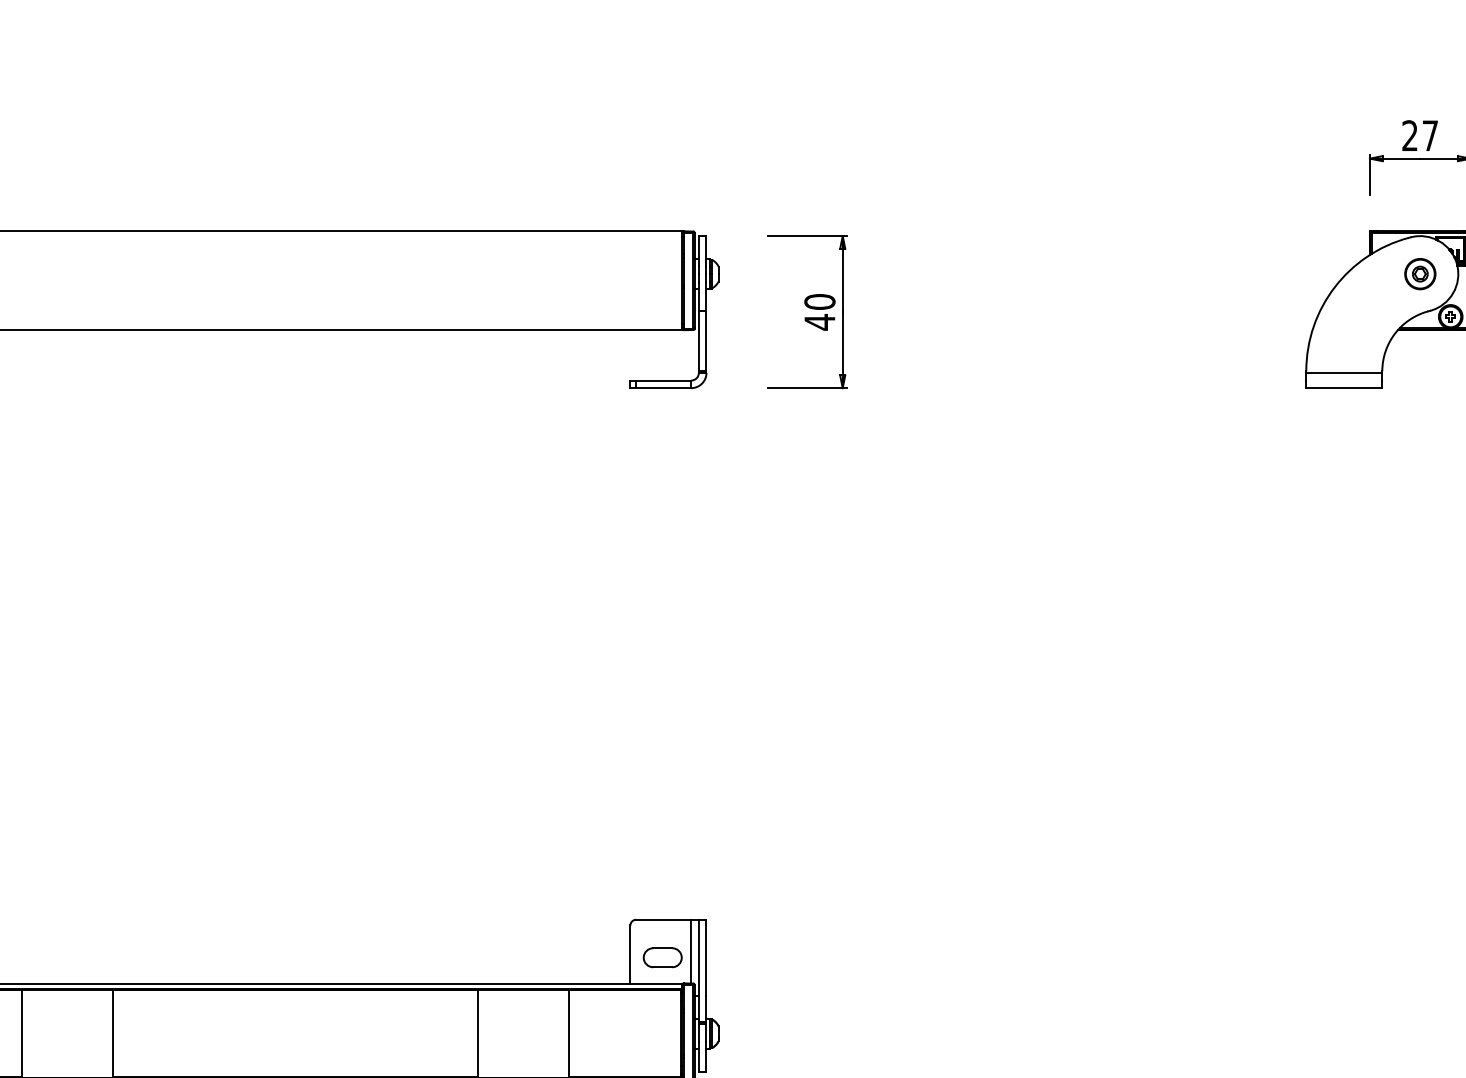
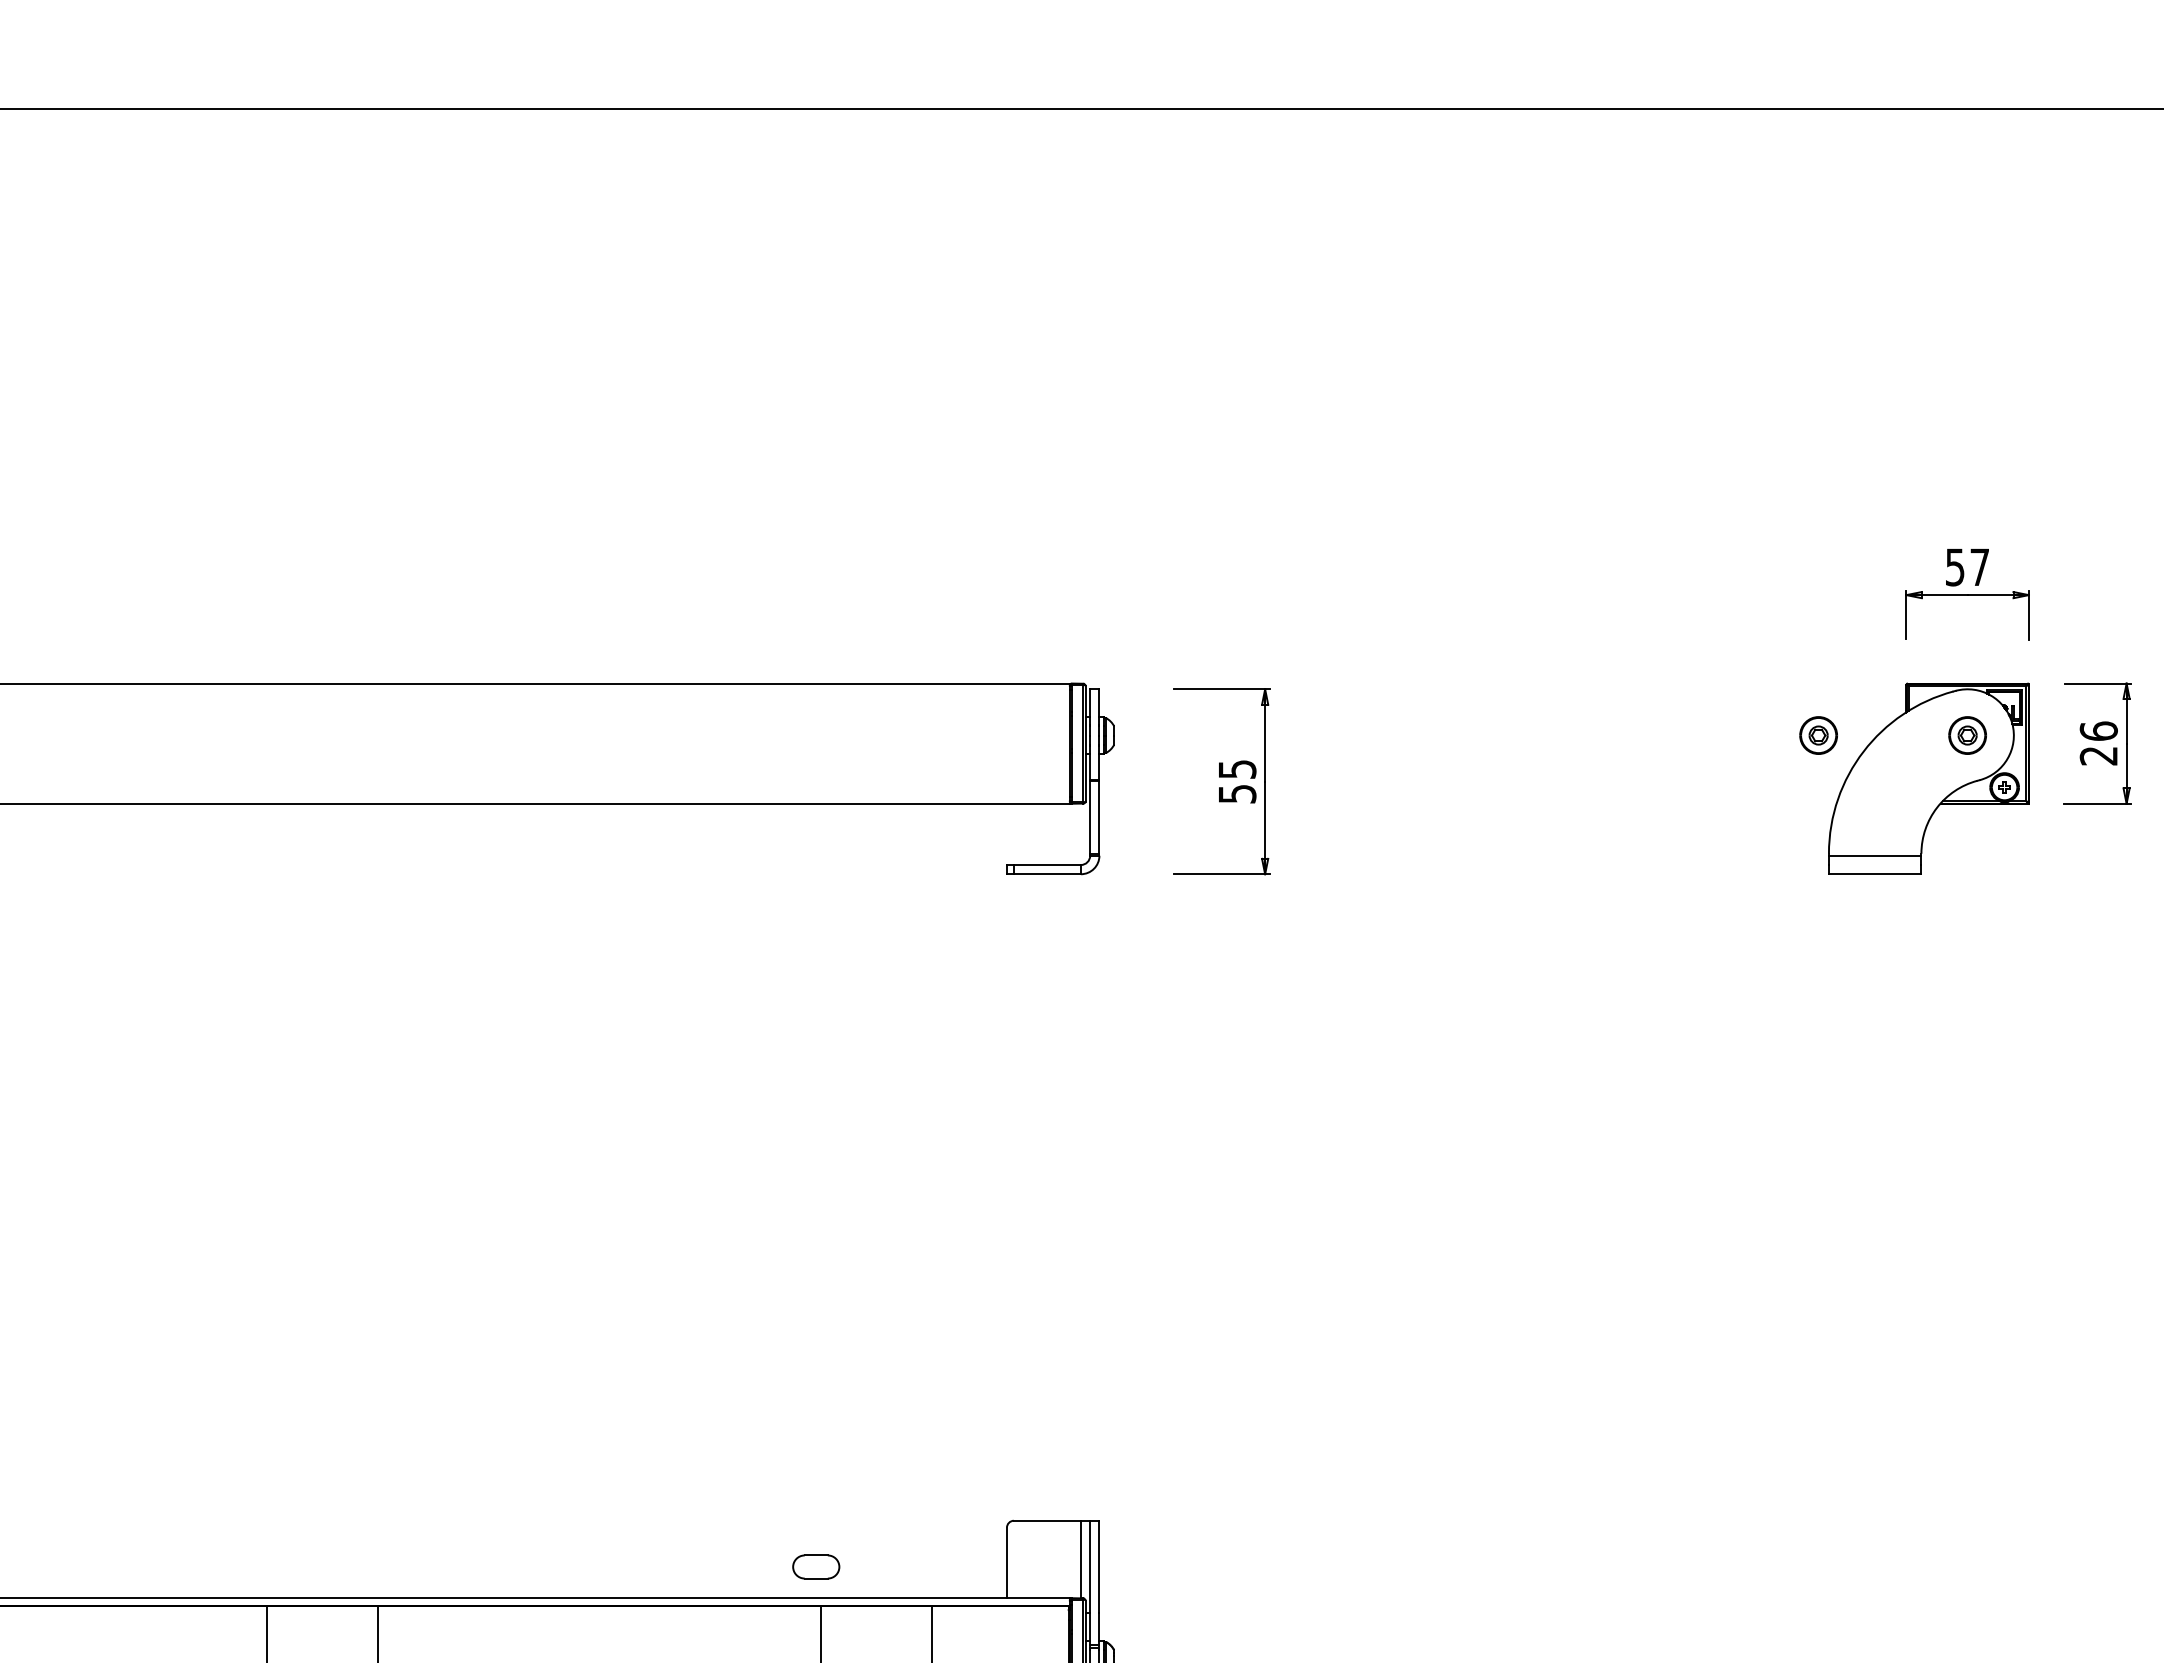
text: (1409, 135) -> (1954, 567), 27 -> 57
part: (1297, 274) -> (1818, 735), added
text: (819, 311) -> (1237, 781), 40 -> 55
part: (662, 957) -> (816, 1566), moved

